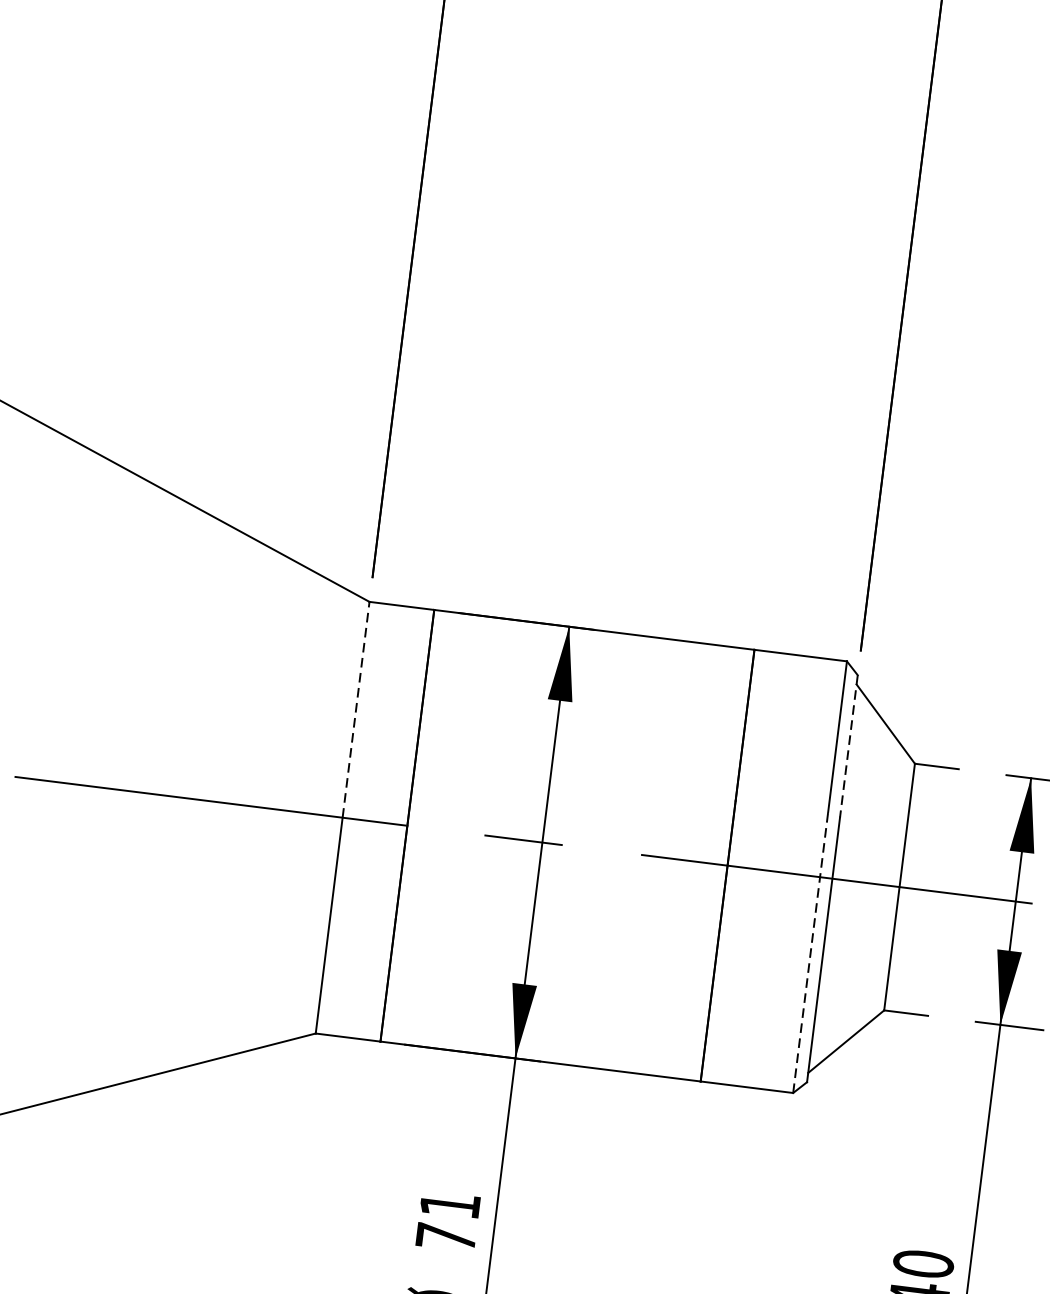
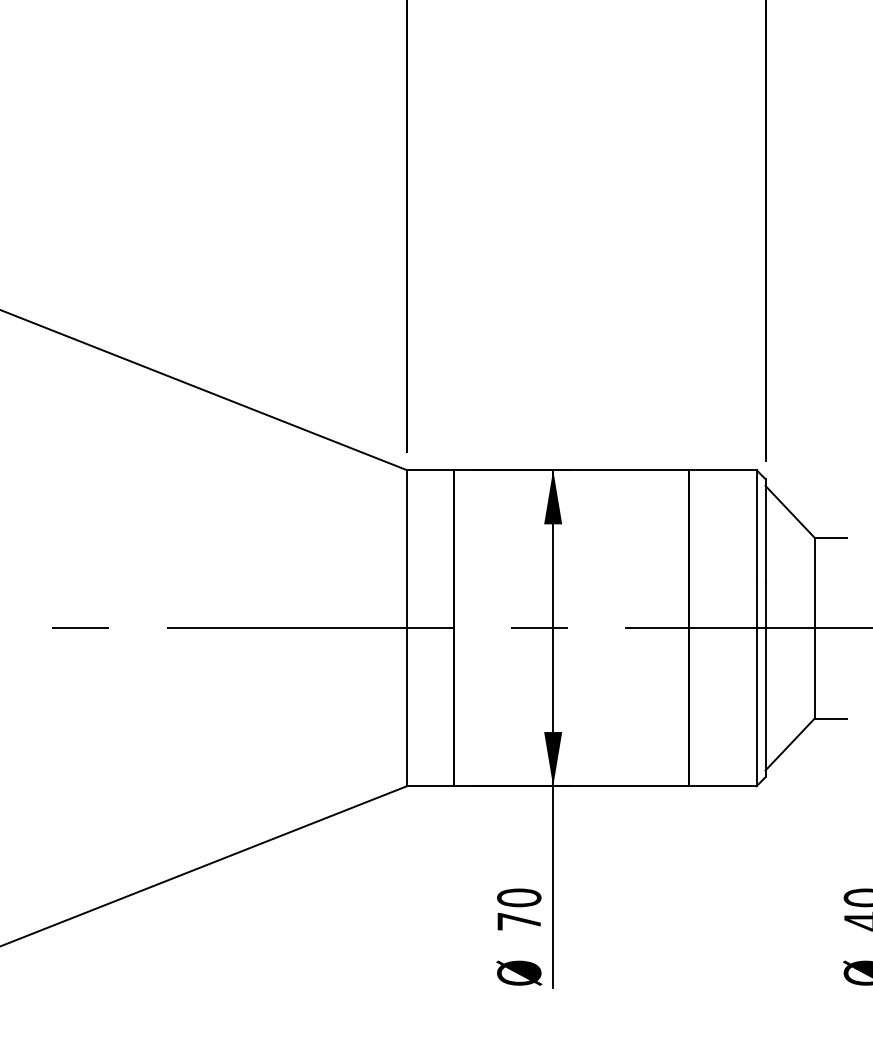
line: (355, 708) -> (406, 548), dashed -> solid
line: (848, 746) -> (765, 531), dashed -> solid
line: (810, 952) -> (756, 683), dashed -> solid
text: (450, 1204) -> (519, 897), 71 -> 70

